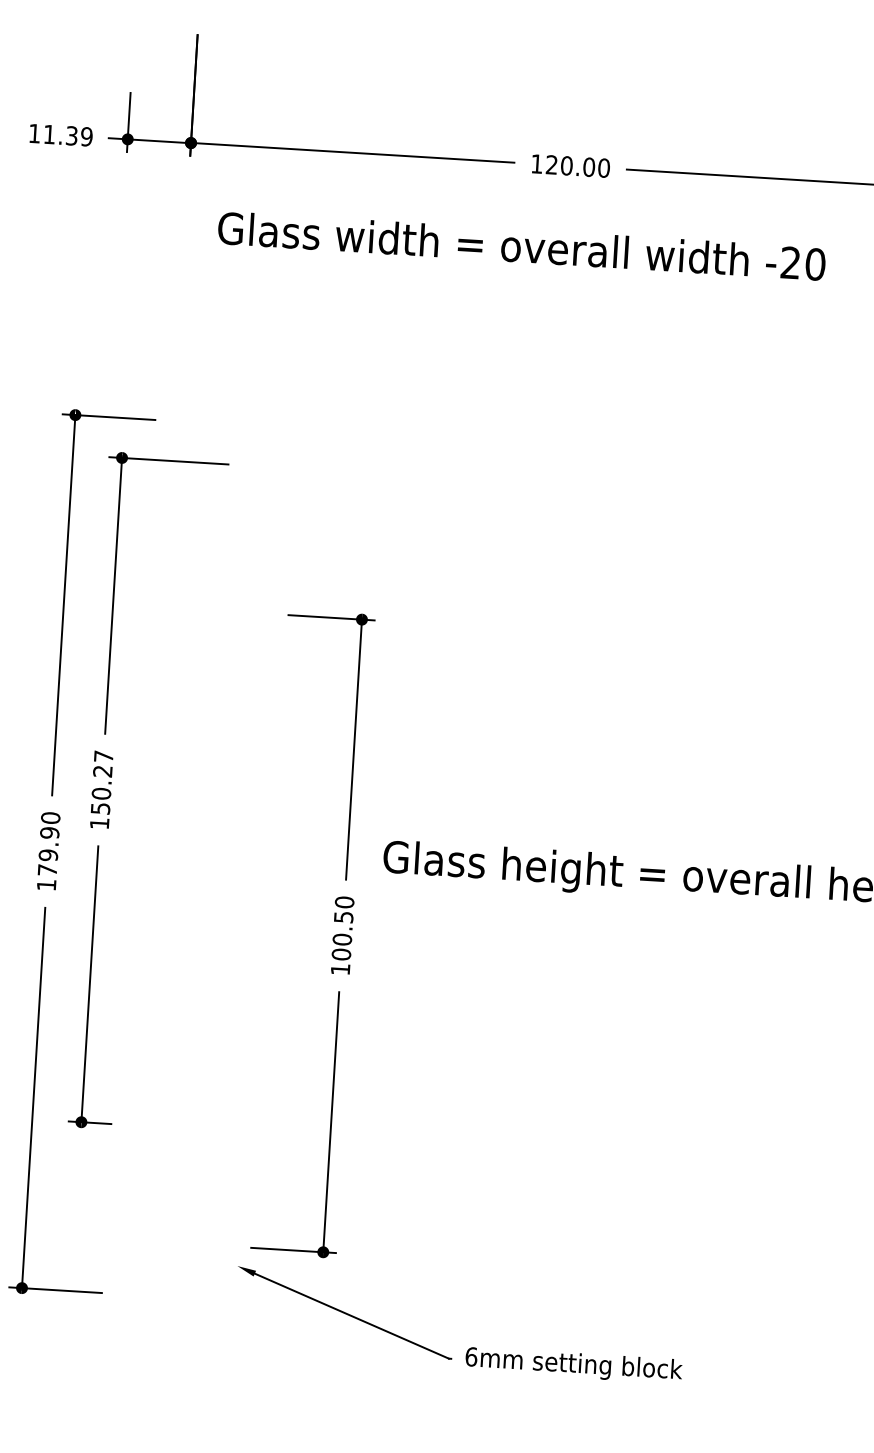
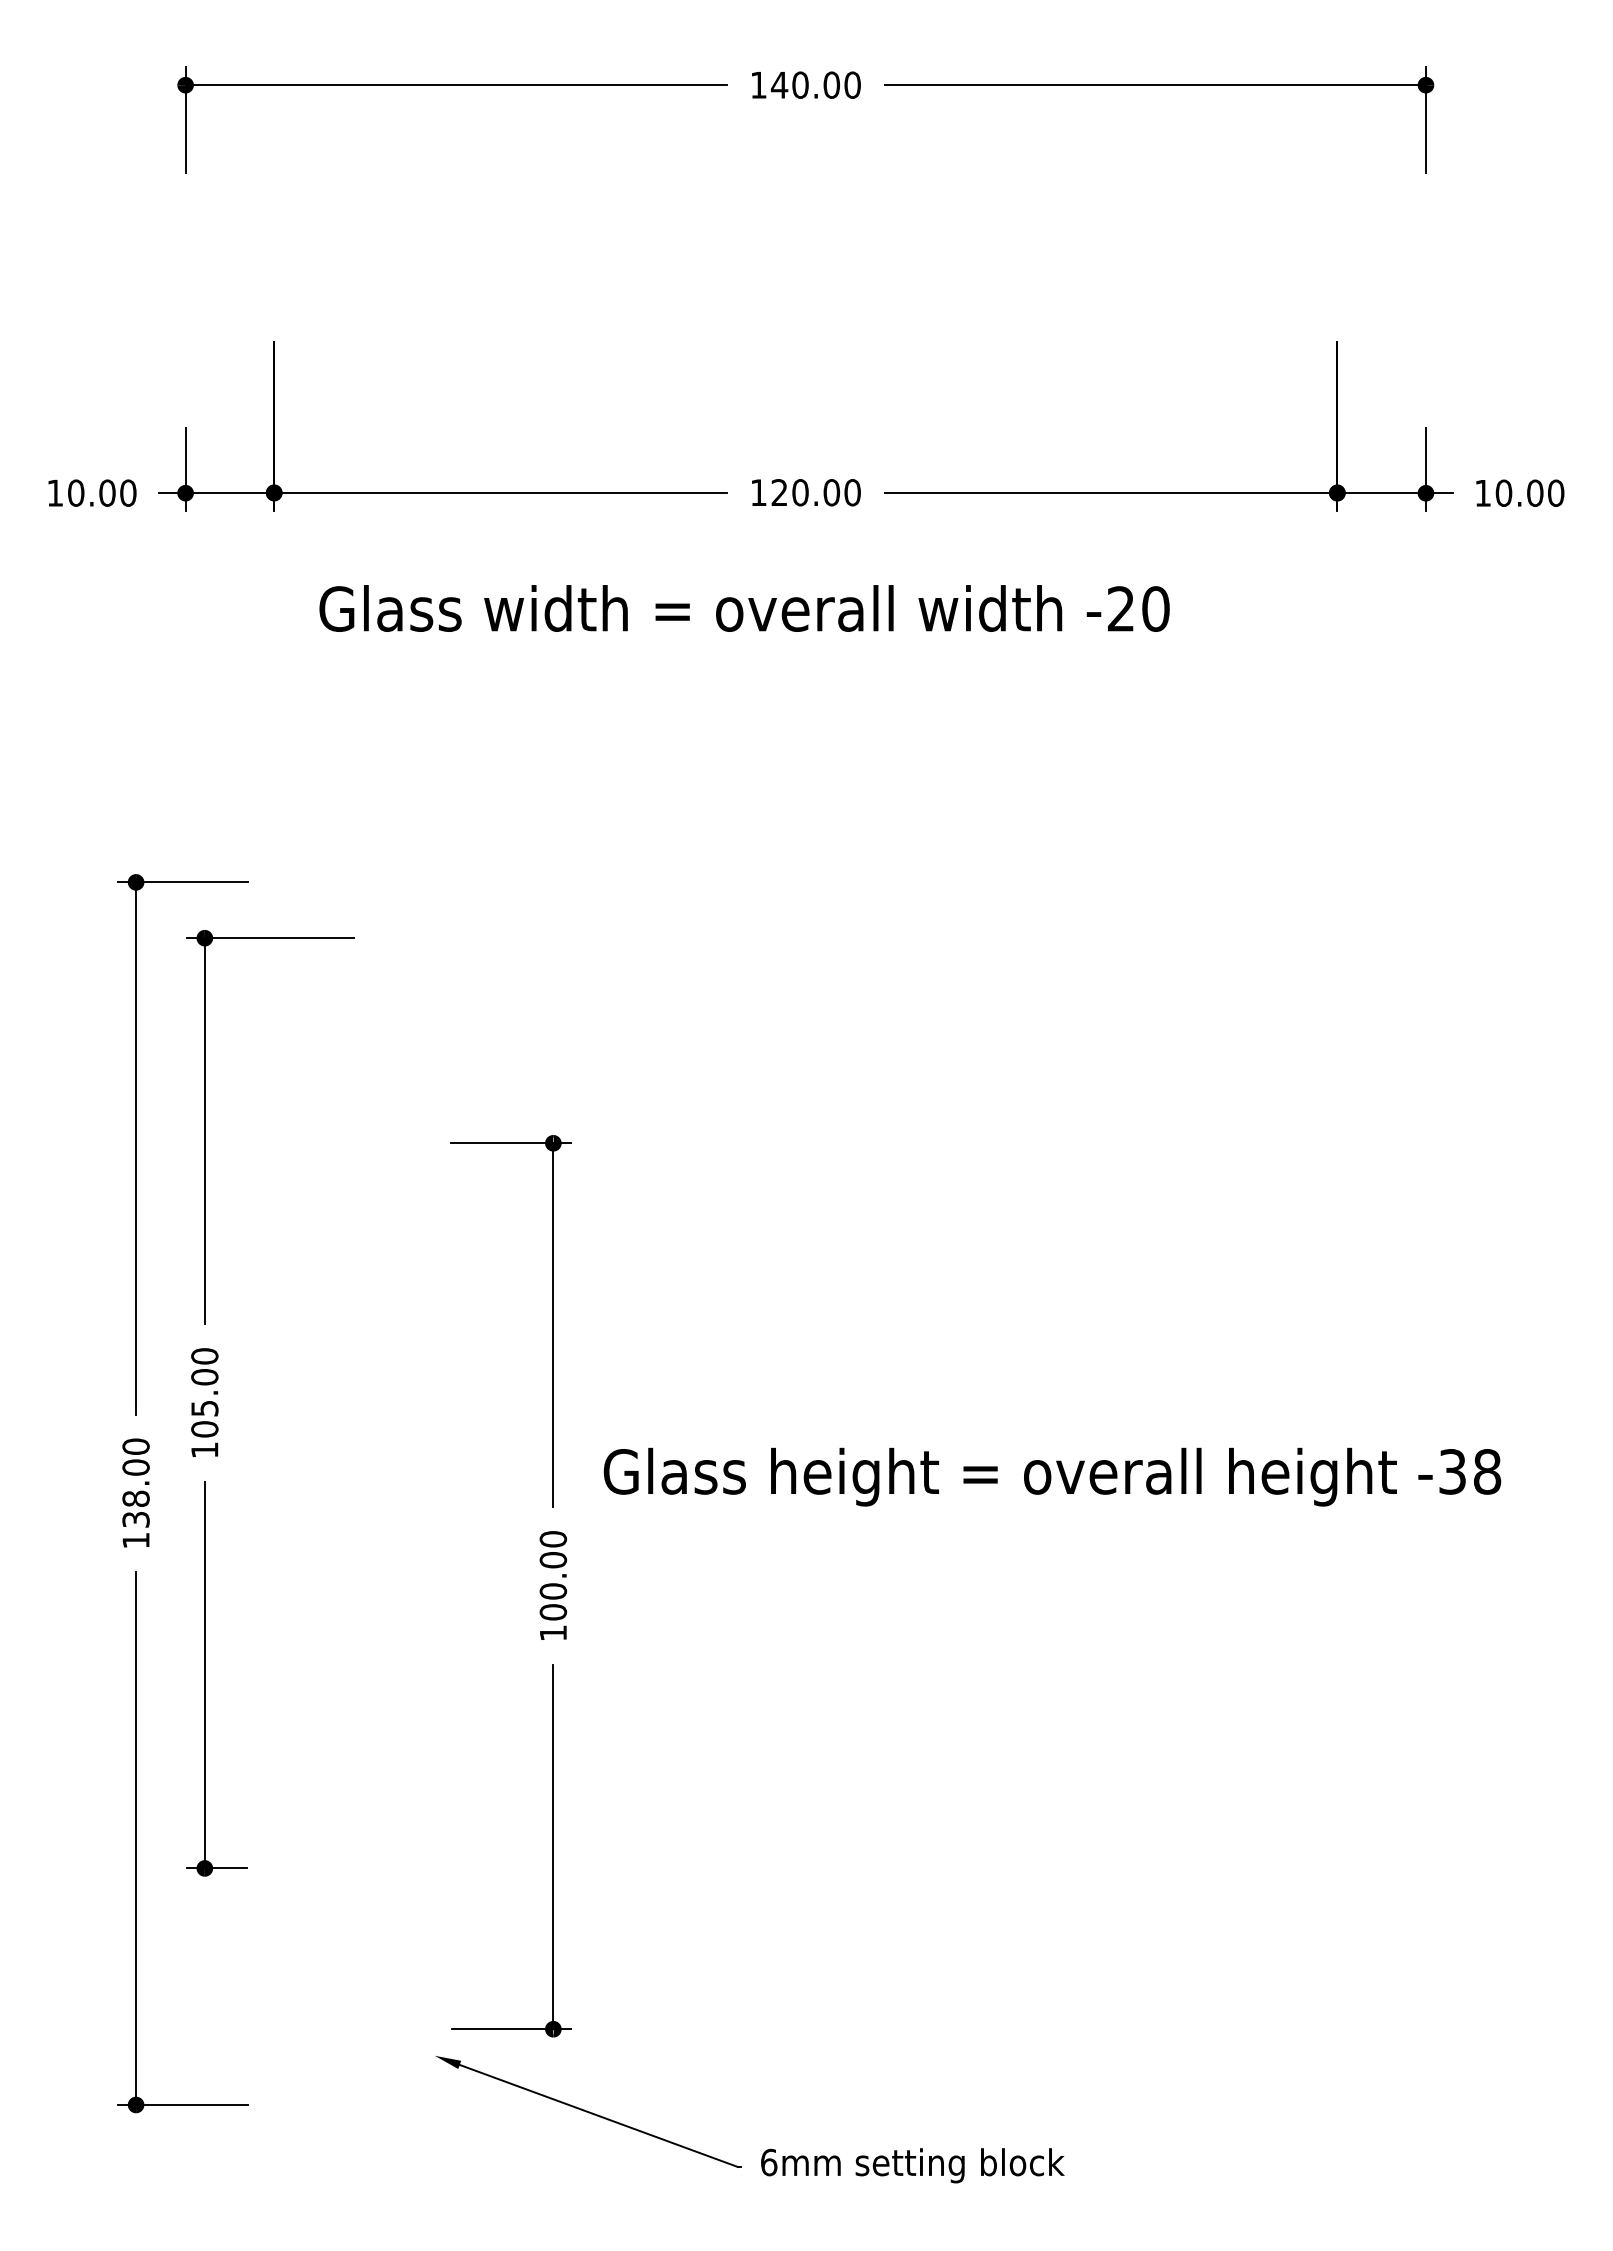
text: (68, 135) -> (102, 492), 11.39 -> 10.00
text: (101, 782) -> (204, 1392), 150.27 -> 105.00
text: (48, 851) -> (135, 1493), 179.90 -> 138.00
text: (343, 917) -> (553, 1560), 100.50 -> 100.00

